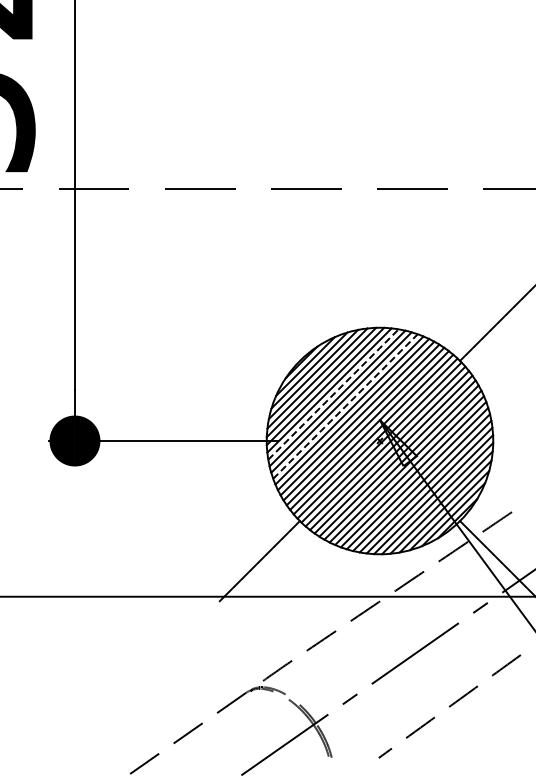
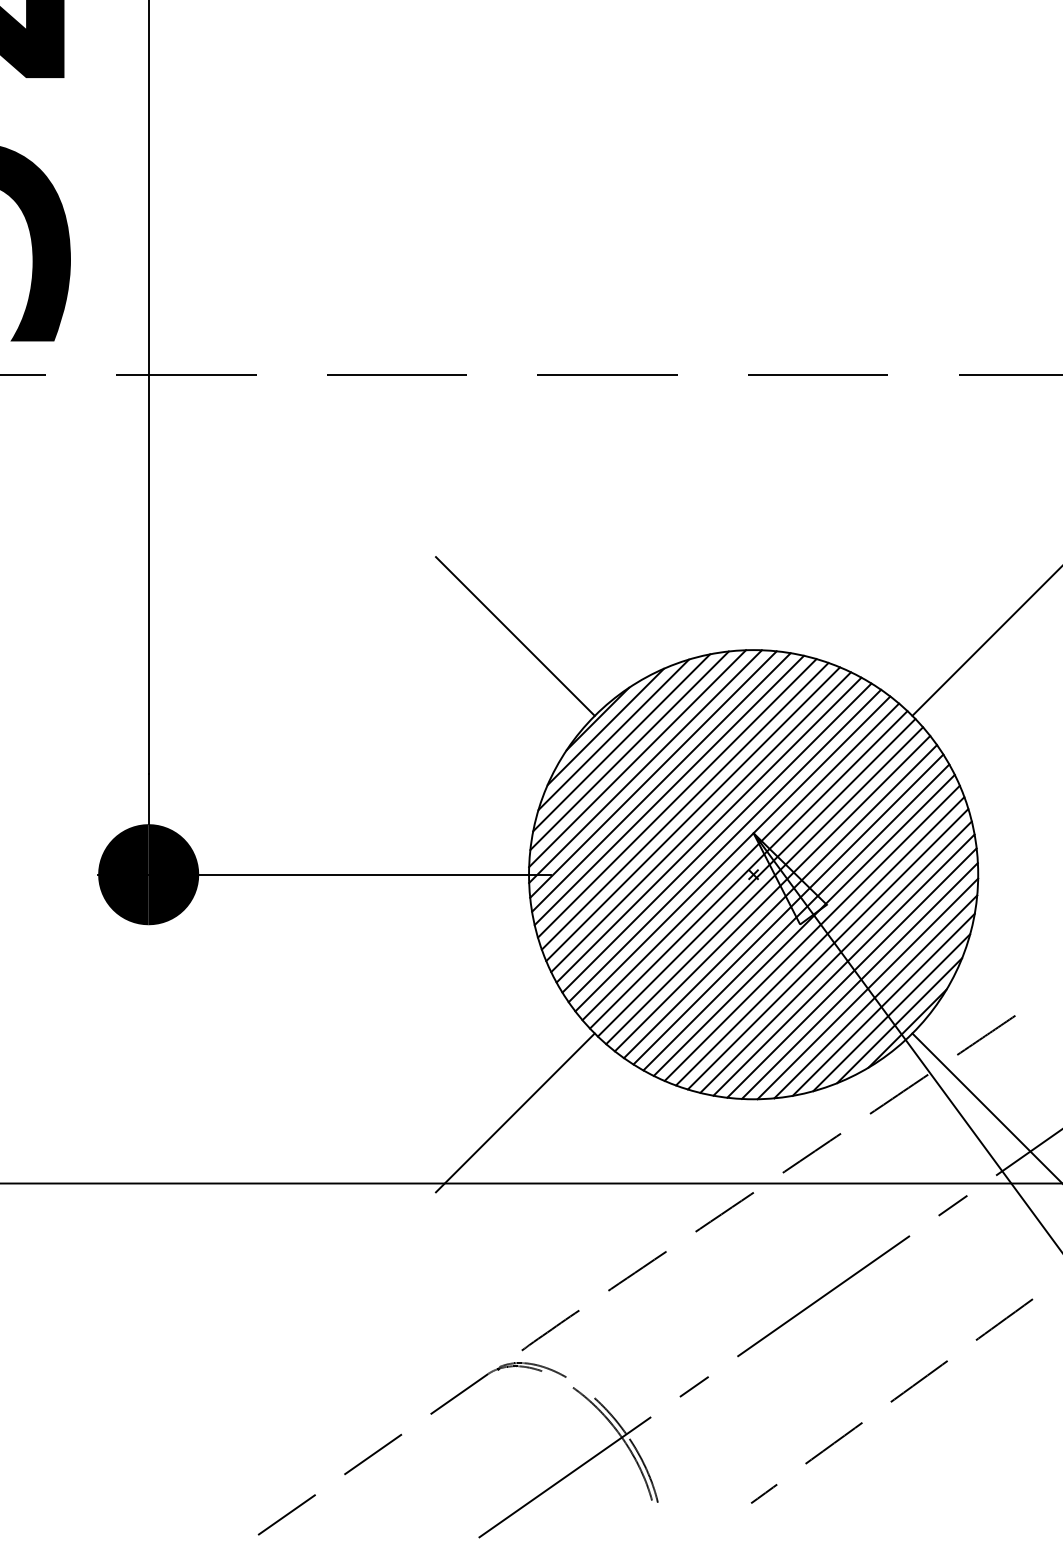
line: (259, 320) -> (514, 635), added
line: (333, 394) -> (661, 782), dashed -> solid
line: (345, 406) -> (685, 806), dashed -> solid

